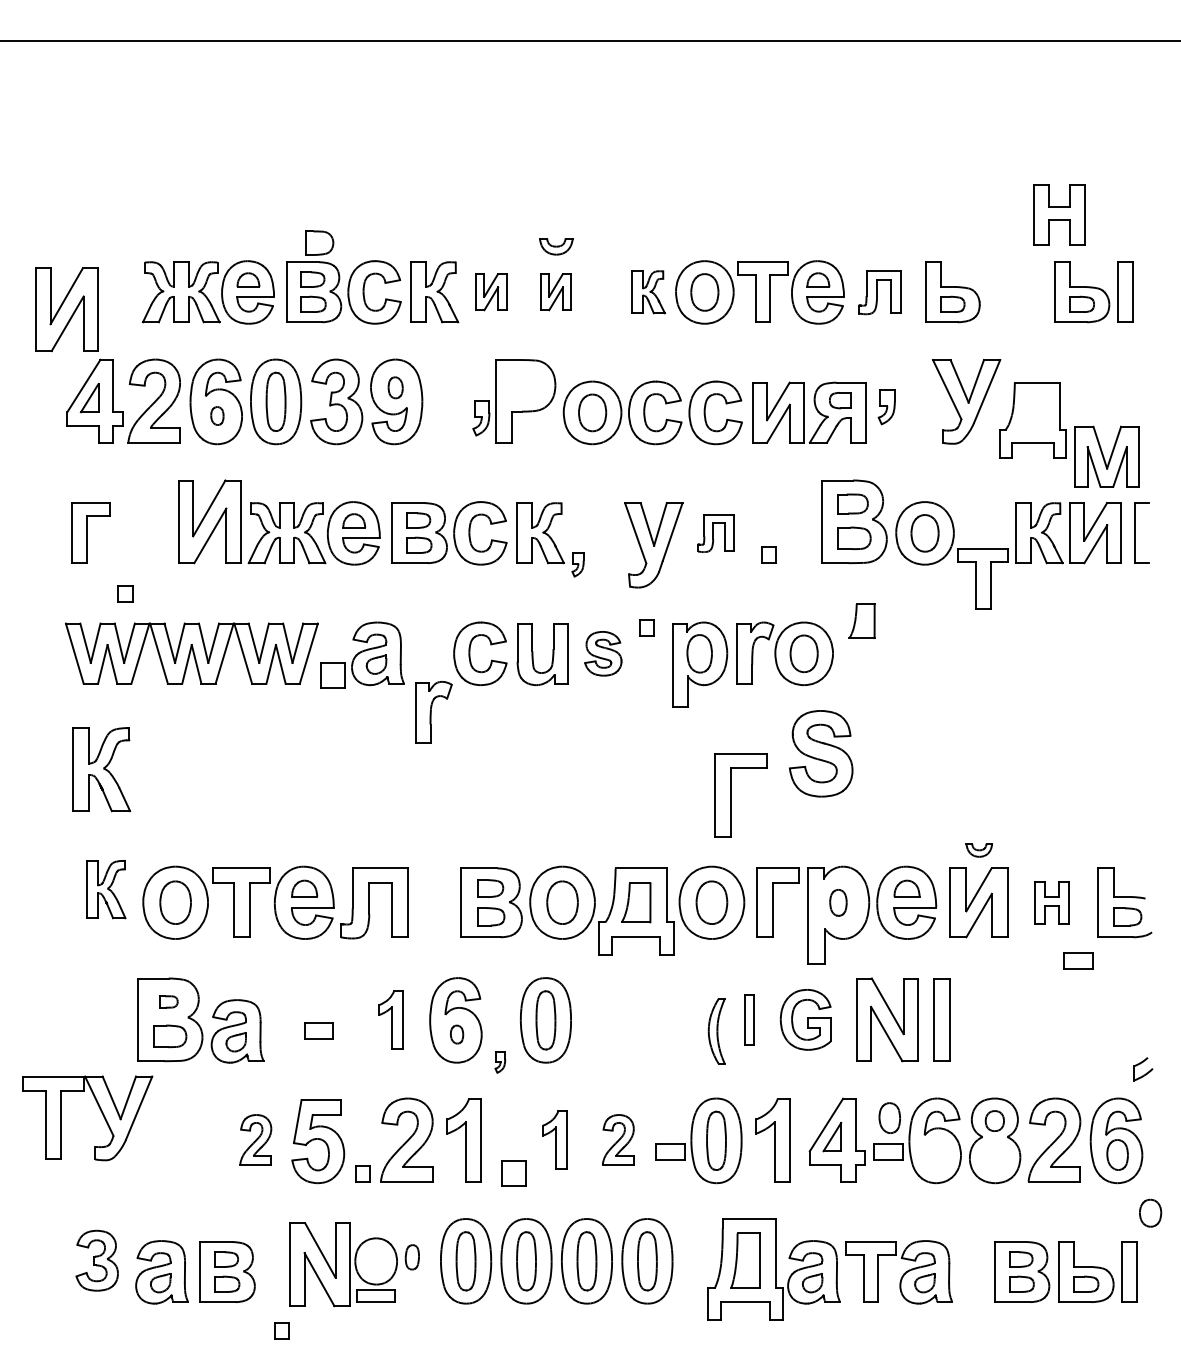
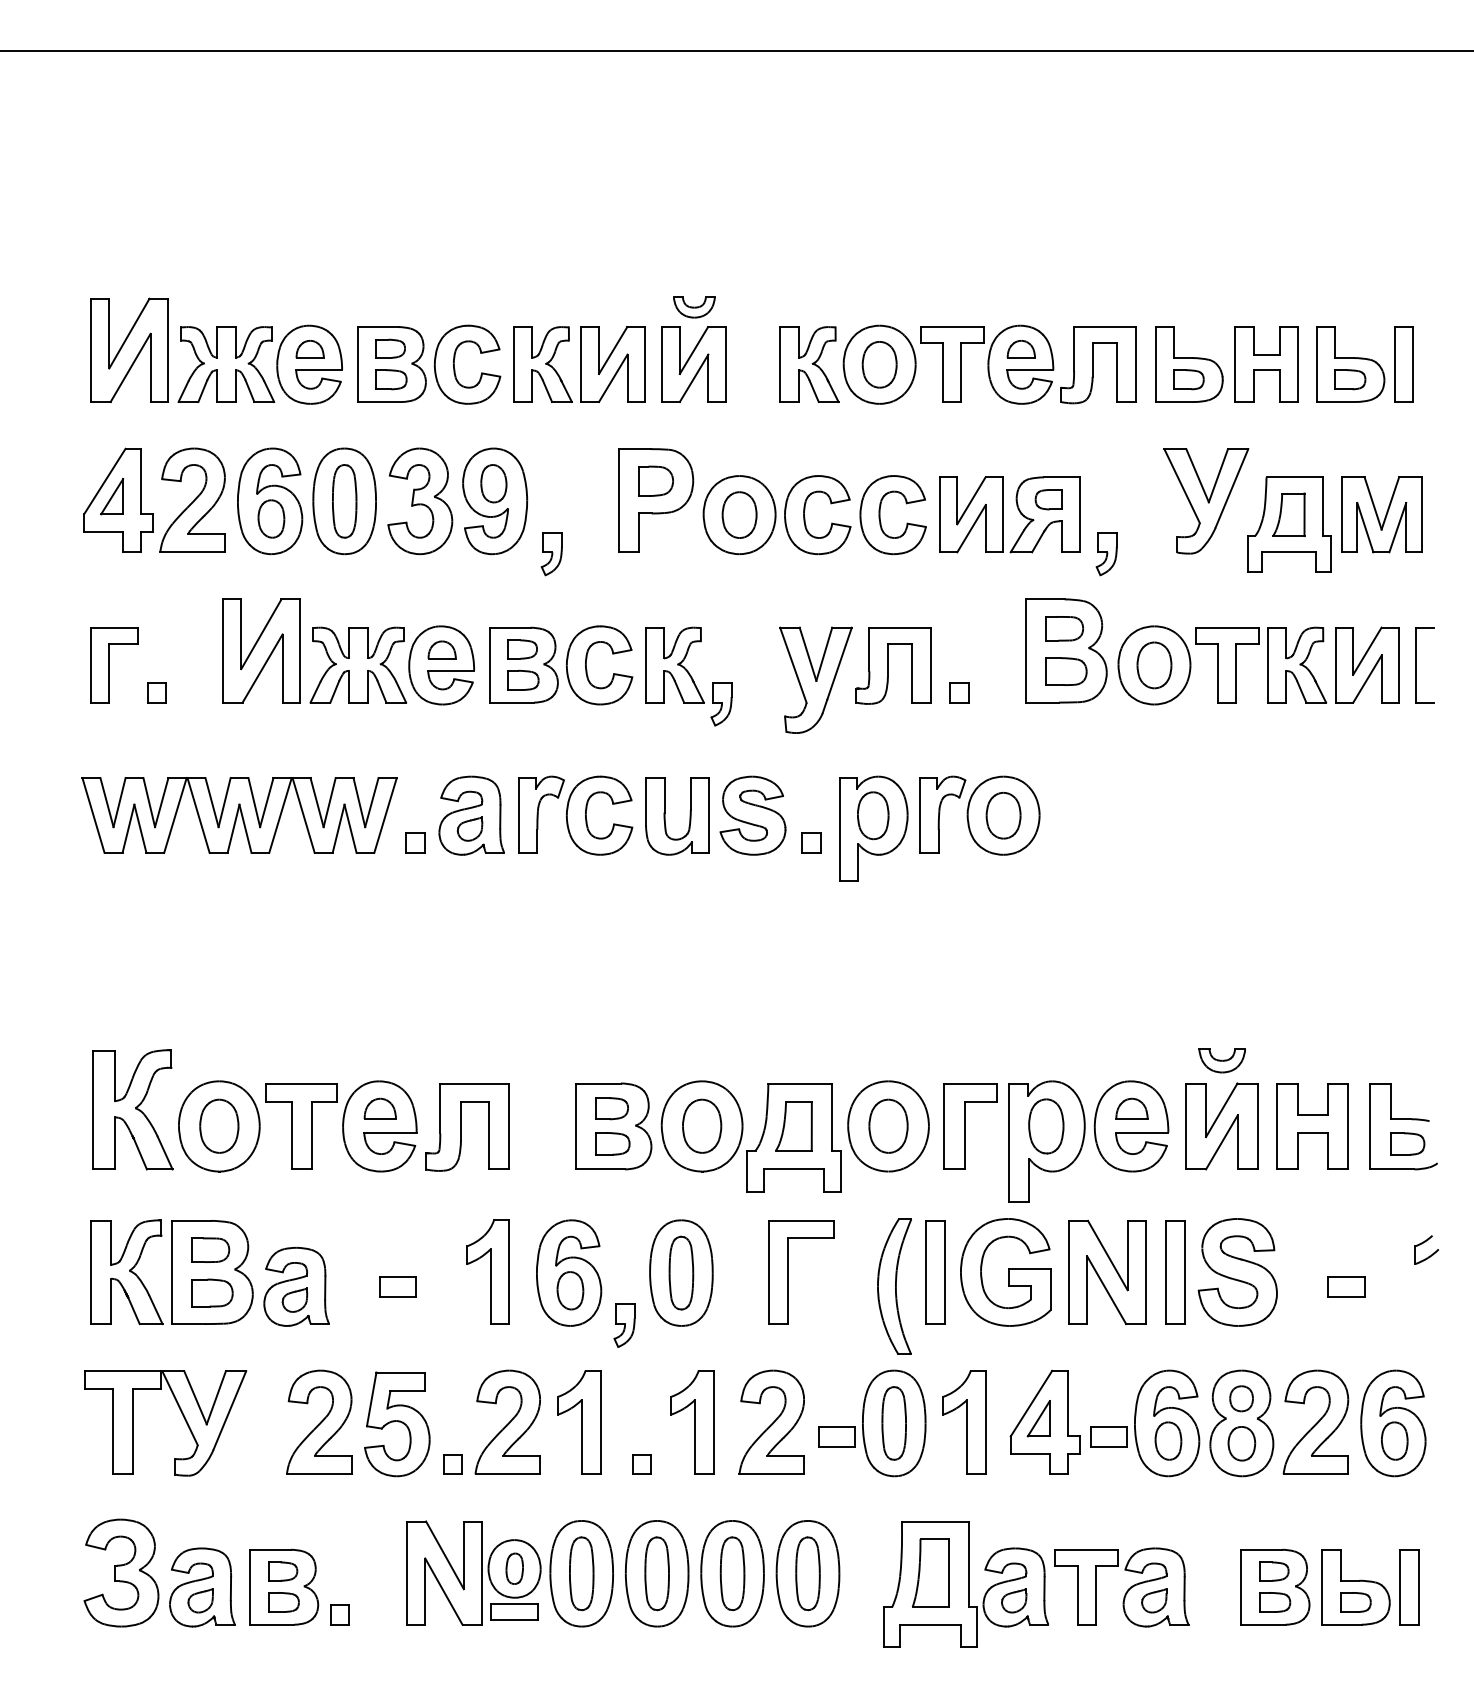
part: (1058, 215) -> (1266, 364), moved
part: (319, 242) -> (655, 480), moved
part: (490, 292) -> (612, 364), size x1.67
part: (555, 292) -> (693, 364), size x1.67
part: (648, 292) -> (809, 364), size x1.43
part: (880, 293) -> (1098, 365), size x1.43
part: (66, 309) -> (129, 349), moved
part: (395, 387) -> (493, 483), size x1.43
part: (886, 407) -> (1106, 554), moved
part: (217, 415) -> (271, 518), size x1.67
part: (481, 418) -> (551, 554), moved
part: (1107, 456) -> (1381, 514), moved
part: (715, 533) -> (893, 665), size x1.67
part: (578, 564) -> (721, 704), size x1.43
part: (983, 579) -> (1227, 665), moved
part: (125, 593) -> (156, 692), moved
part: (861, 620) -> (1288, 514), moved
part: (646, 627) -> (811, 842), moved
part: (602, 653) -> (752, 815), size x1.43
part: (332, 675) -> (415, 842), size x0.62
part: (433, 712) -> (541, 814), moved
part: (820, 753) -> (1237, 1272), moved
part: (101, 769) -> (126, 1272), moved
part: (731, 795) -> (788, 1272), moved
part: (978, 849) -> (1221, 1060), size x1.43
part: (106, 889) -> (132, 1109), size x1.67
part: (838, 902) -> (1046, 1126), size x1.67
part: (1051, 902) -> (1312, 1126), size x1.67
part: (1078, 960) -> (1346, 1286), moved
part: (168, 1001) -> (210, 1249), size x1.67
part: (390, 1019) -> (487, 1271), size x1.43
part: (749, 1019) -> (935, 1272), size x1.67
part: (805, 1019) -> (1005, 1272), size x1.43
part: (716, 1031) -> (894, 1286), size x1.67
part: (457, 1034) -> (570, 1290), size x1.67
part: (500, 1062) -> (624, 1325), size x1.67
part: (1139, 1064) -> (1422, 1244), moved
part: (101, 1112) -> (182, 1415), moved
part: (889, 1117) -> (1168, 1440), moved
part: (255, 1139) -> (319, 1421), size x1.67
part: (618, 1139) -> (771, 1421), size x1.67
part: (554, 1140) -> (692, 1422), size x1.43
part: (513, 1173) -> (641, 1464), size x0.62
part: (1150, 1213) -> (1241, 1443), moved
part: (97, 1260) -> (121, 1572), size x1.43
part: (343, 1264) -> (473, 1572), moved
part: (281, 1330) -> (339, 1614), moved

